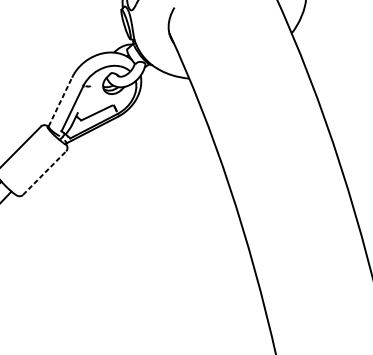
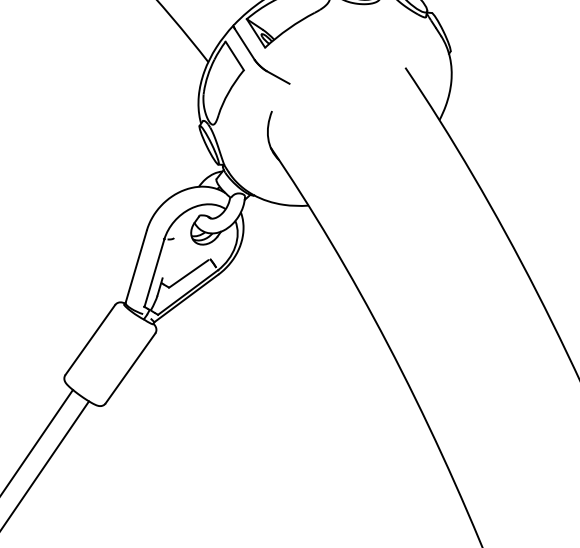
line: (60, 101) -> (136, 266), dashed -> solid
line: (44, 173) -> (130, 368), dashed -> solid

